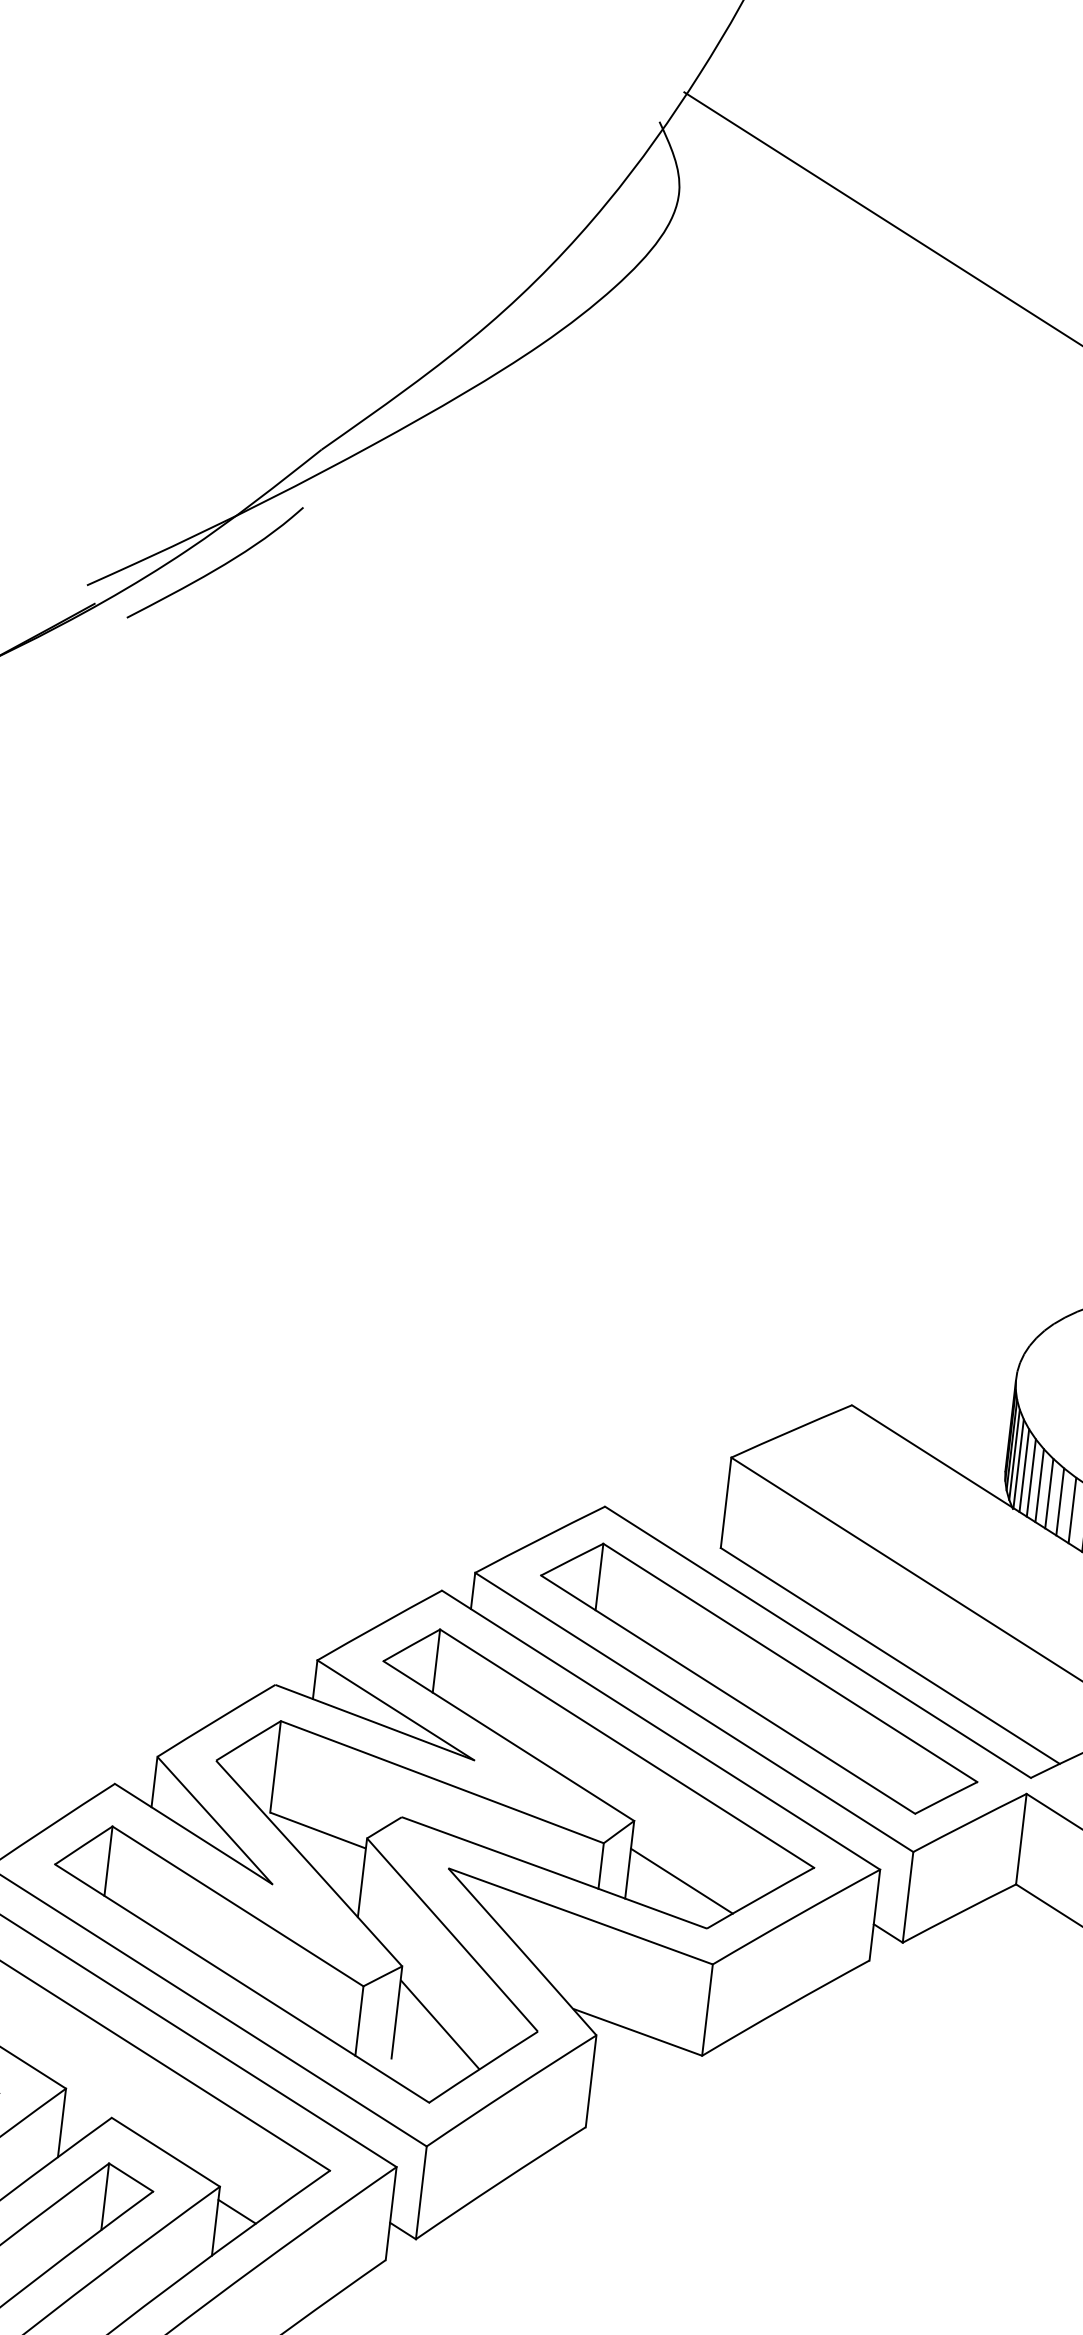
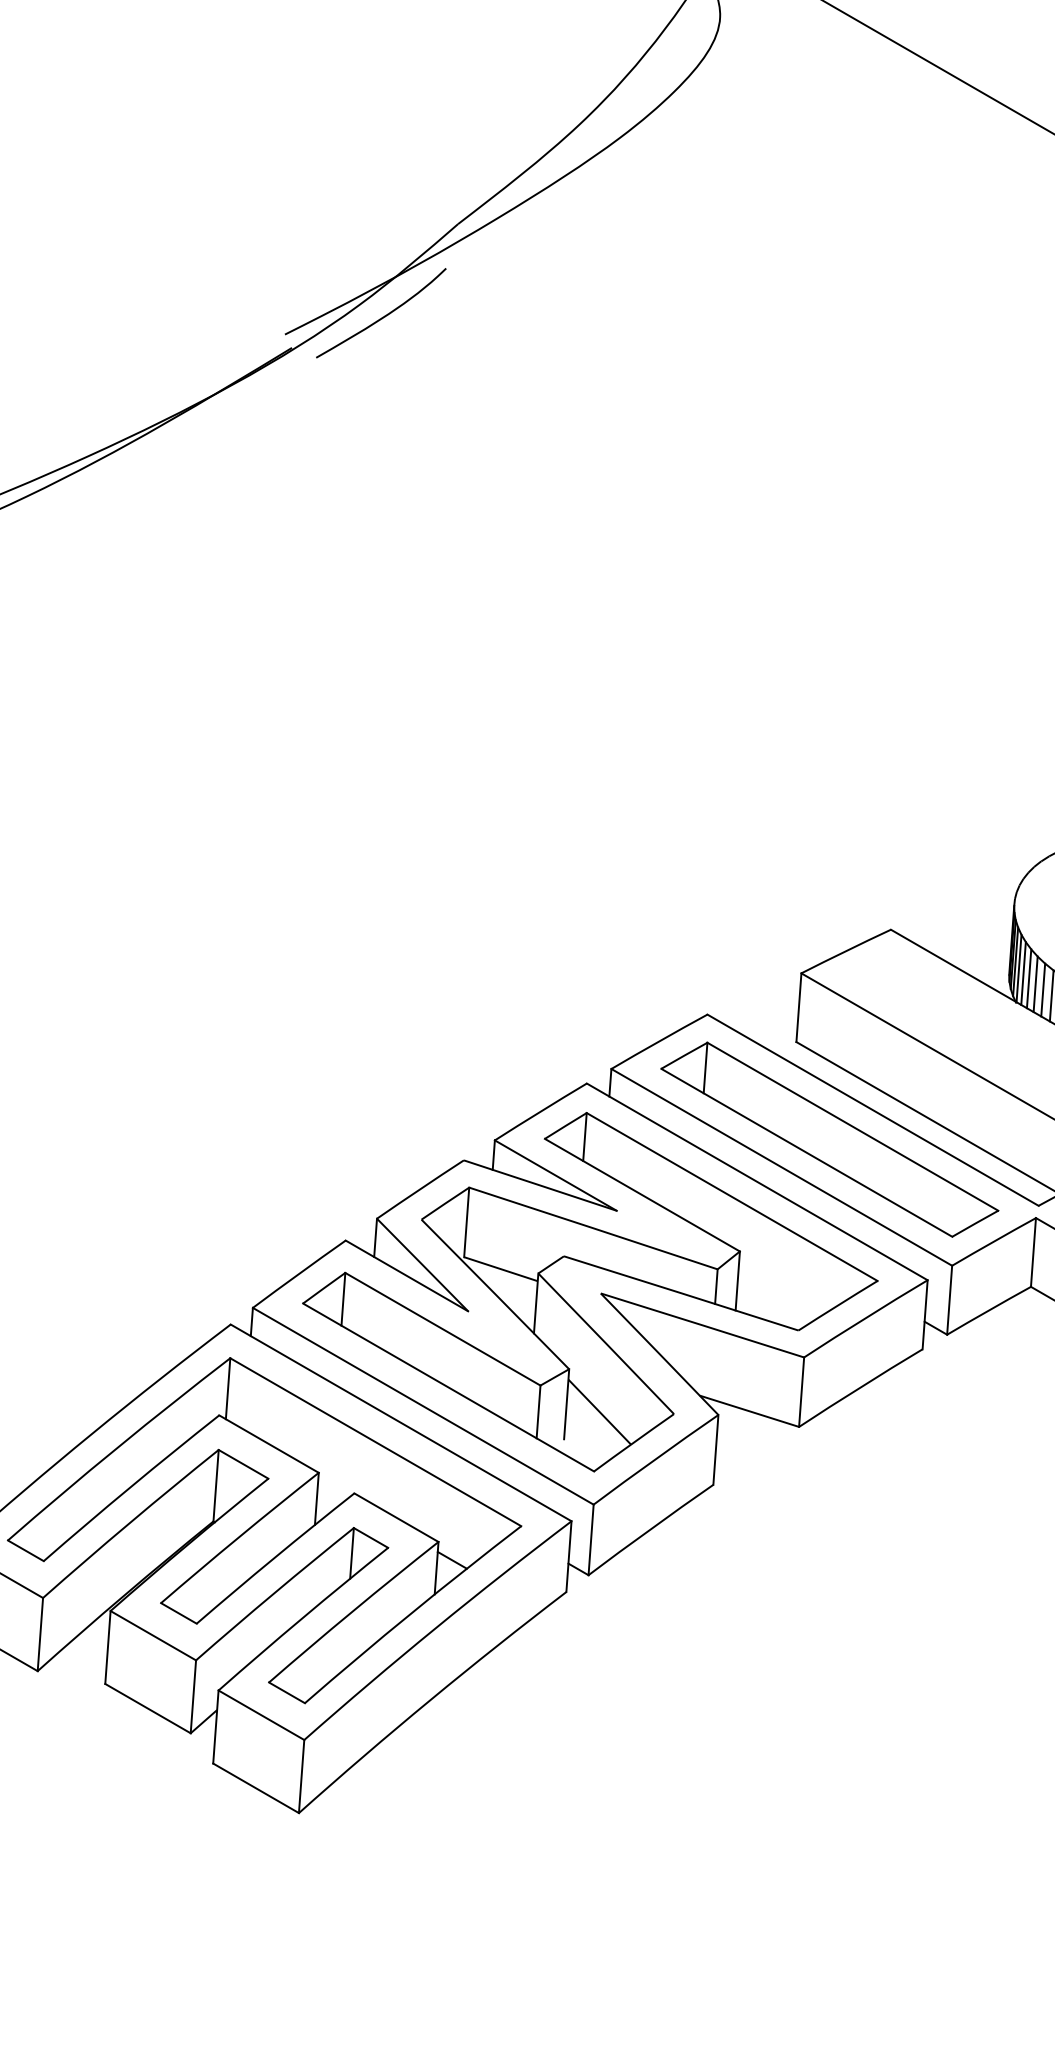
line: (681, 1881) -> (777, 1295), removed

